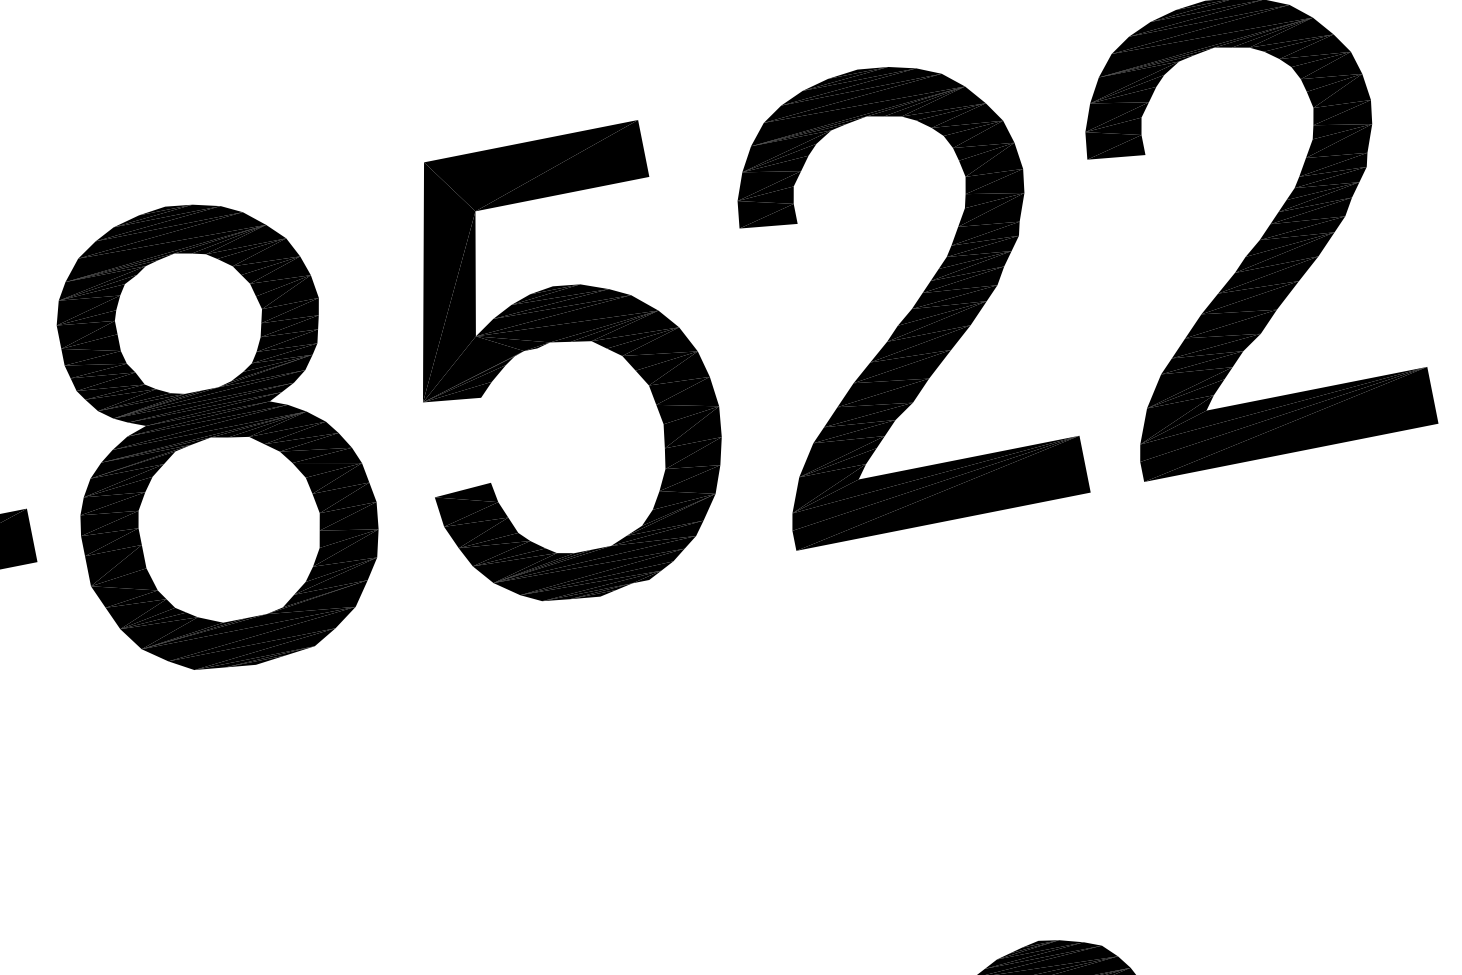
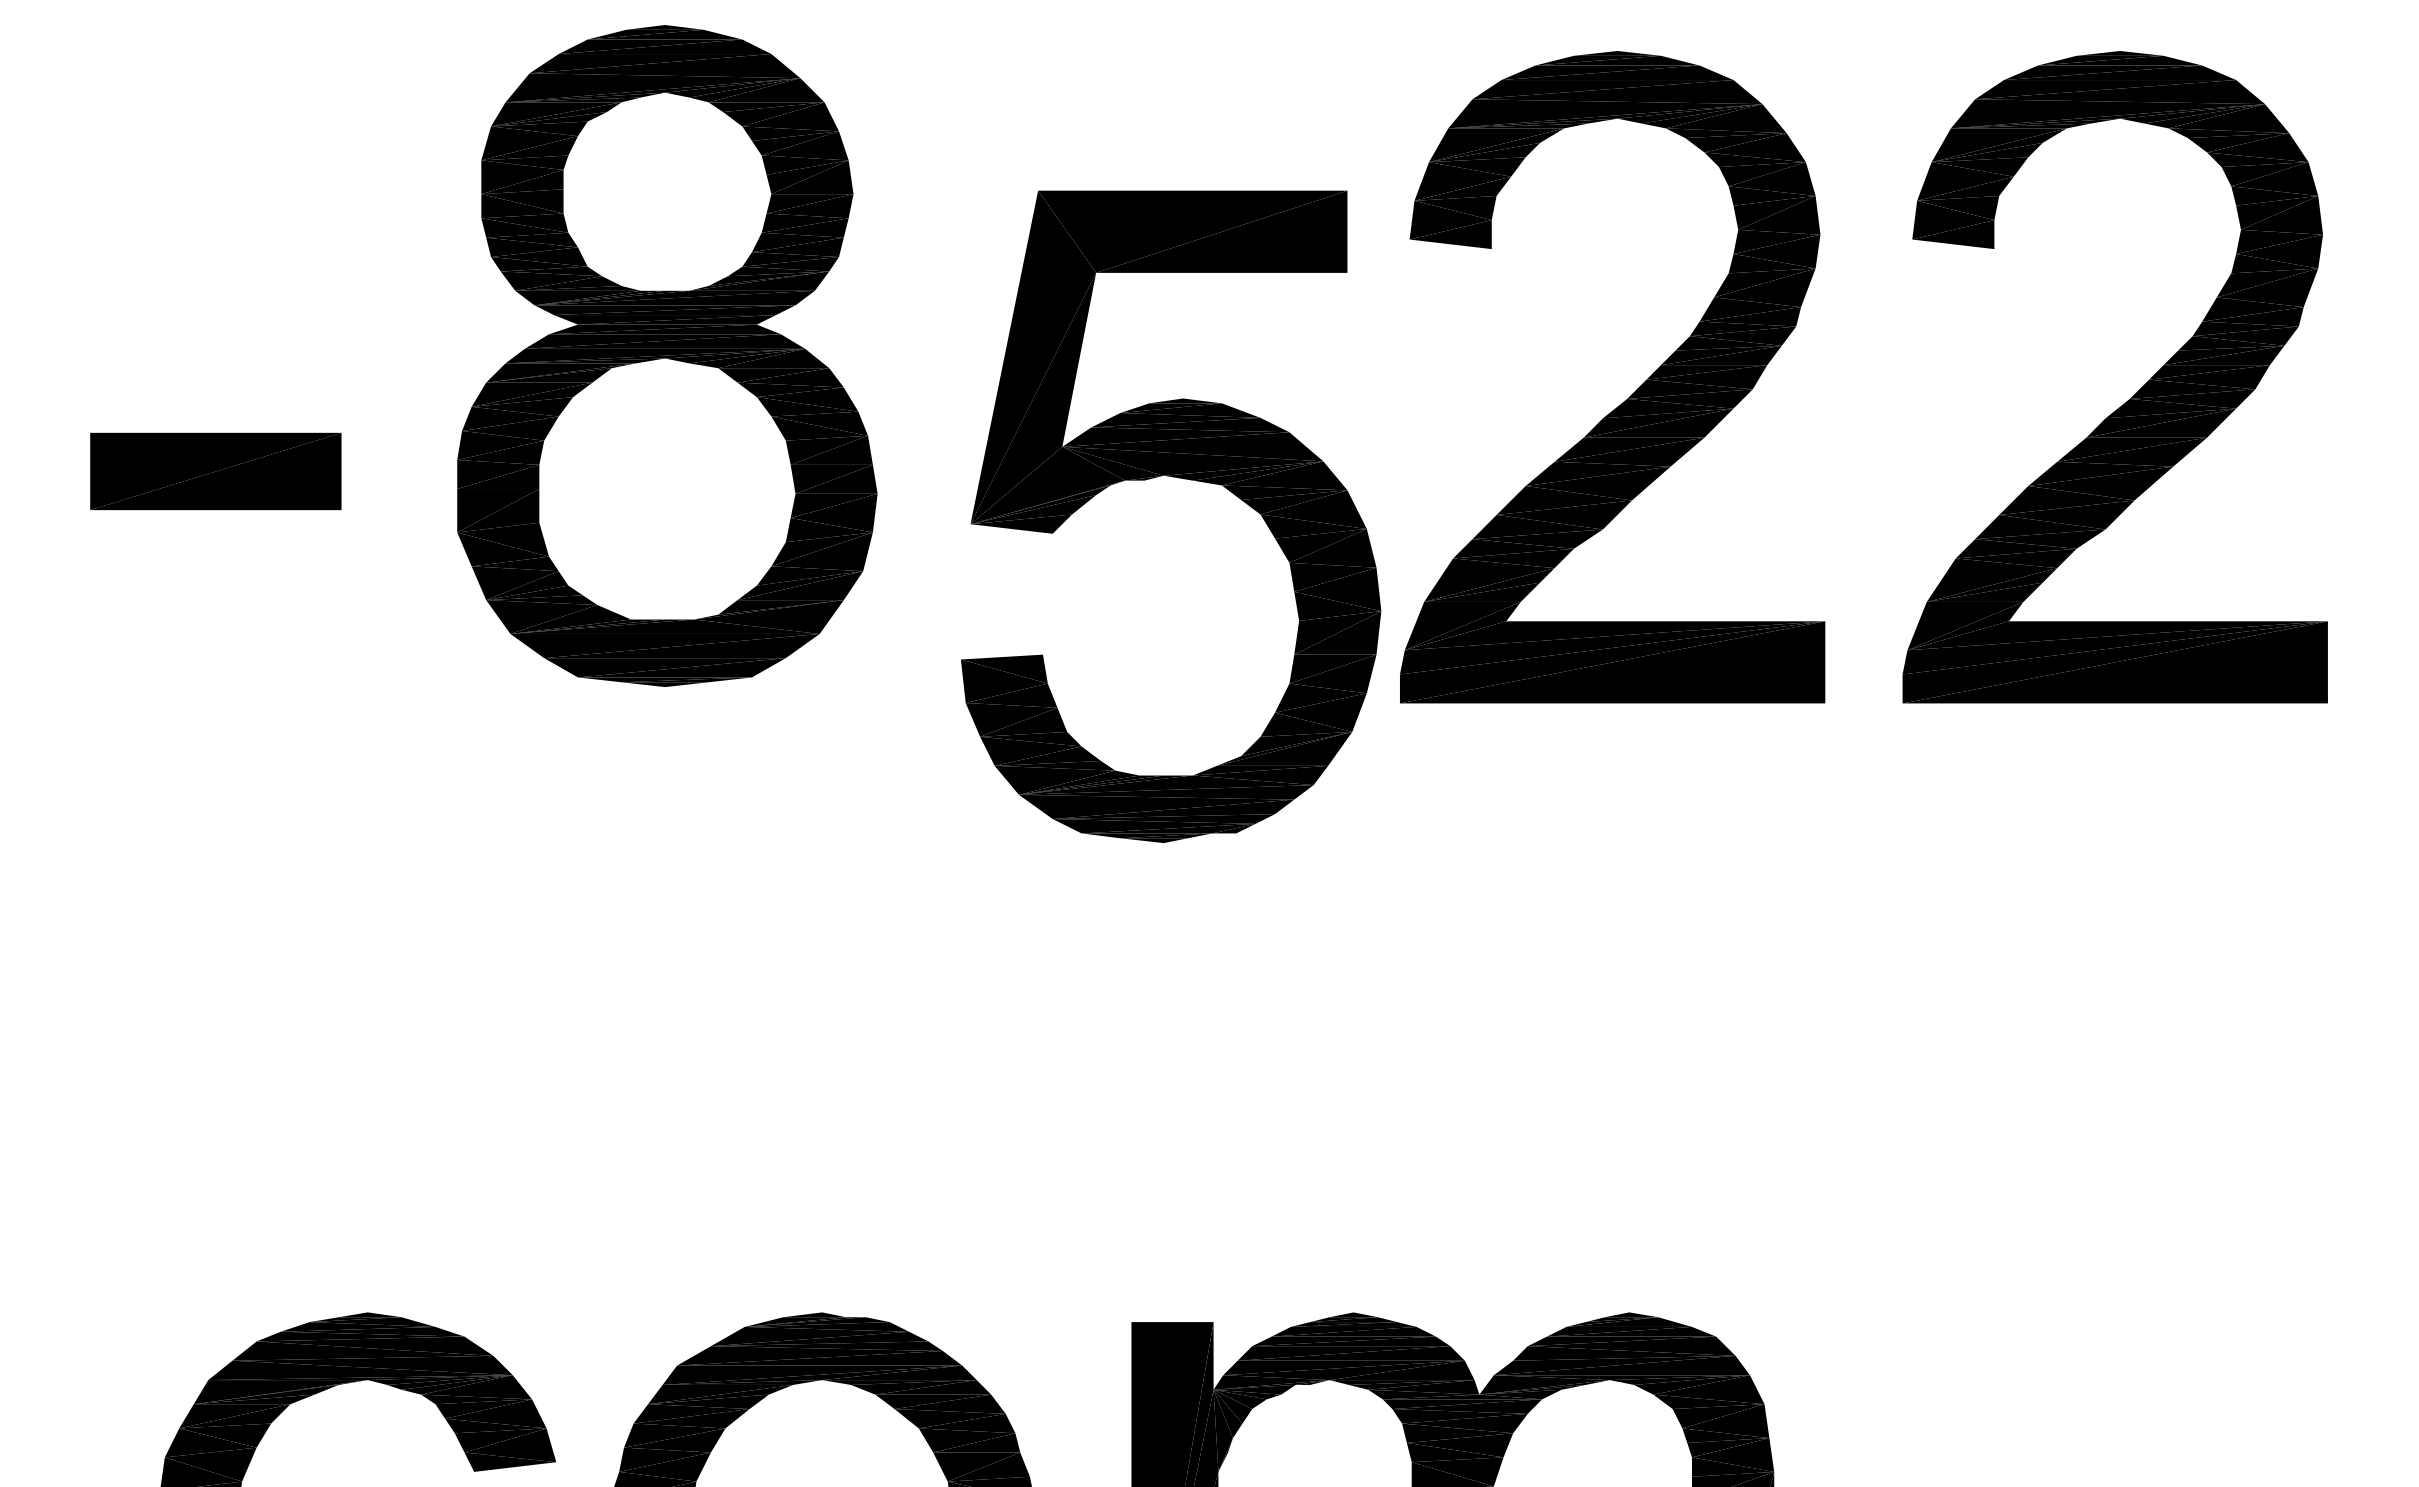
part: (560, 342) -> (1178, 478), moved
part: (212, 435) -> (667, 355), moved

